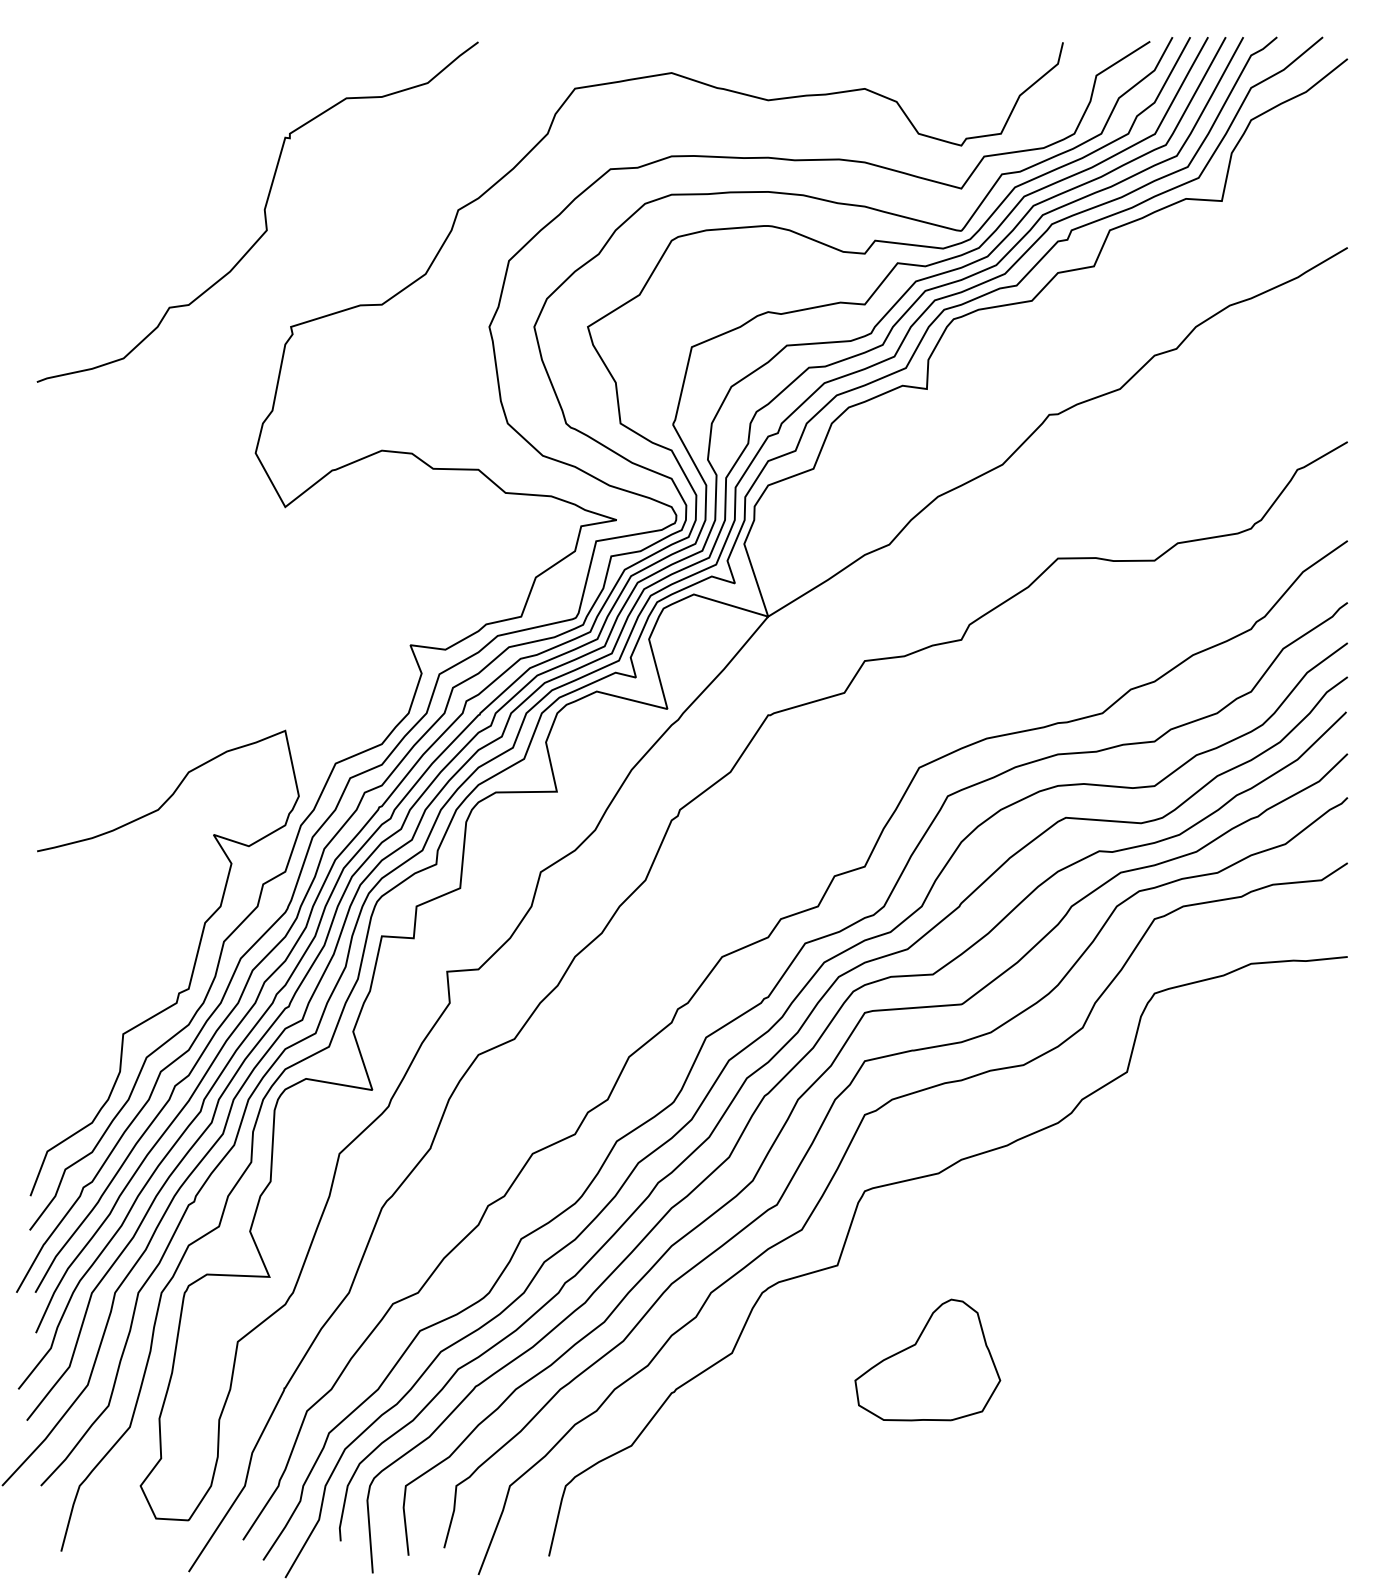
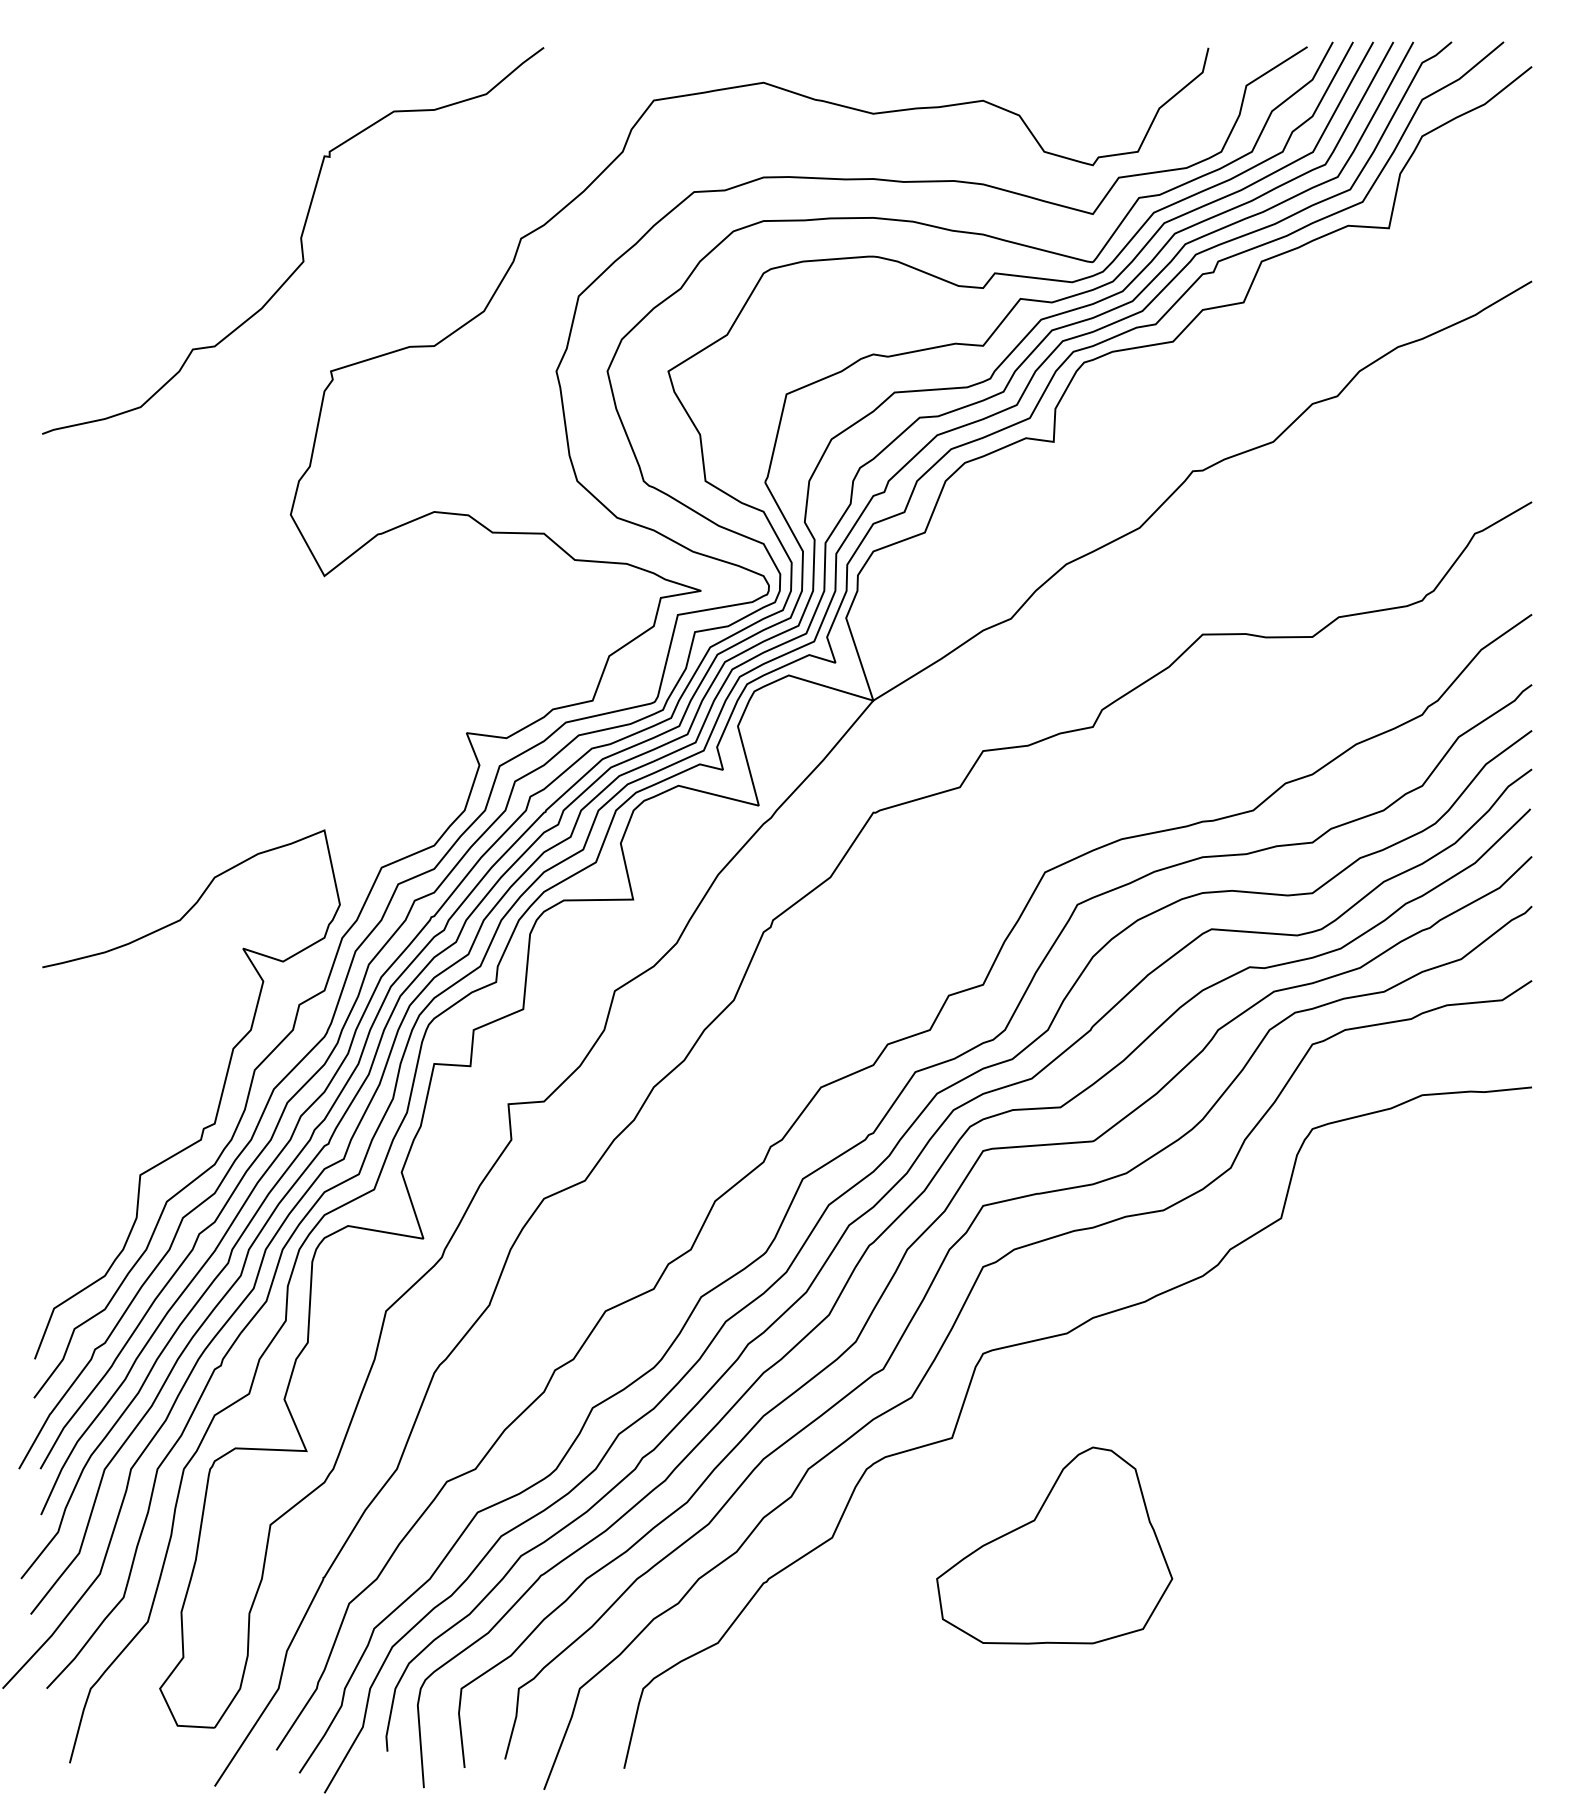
part: (927, 1359) -> (1054, 1544), size x1.43

